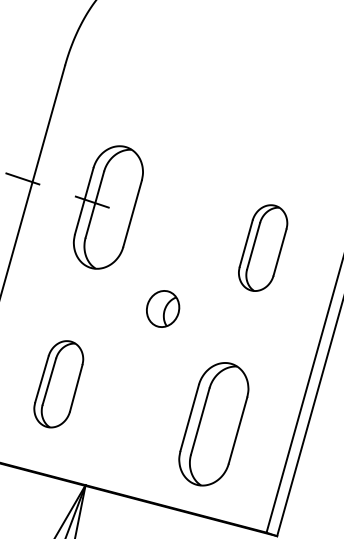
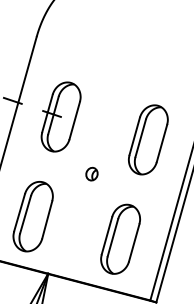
part: (263, 247) -> (148, 139), size x1.43
part: (162, 307) -> (91, 173), size x0.62
part: (57, 383) -> (32, 216), size x1.43

